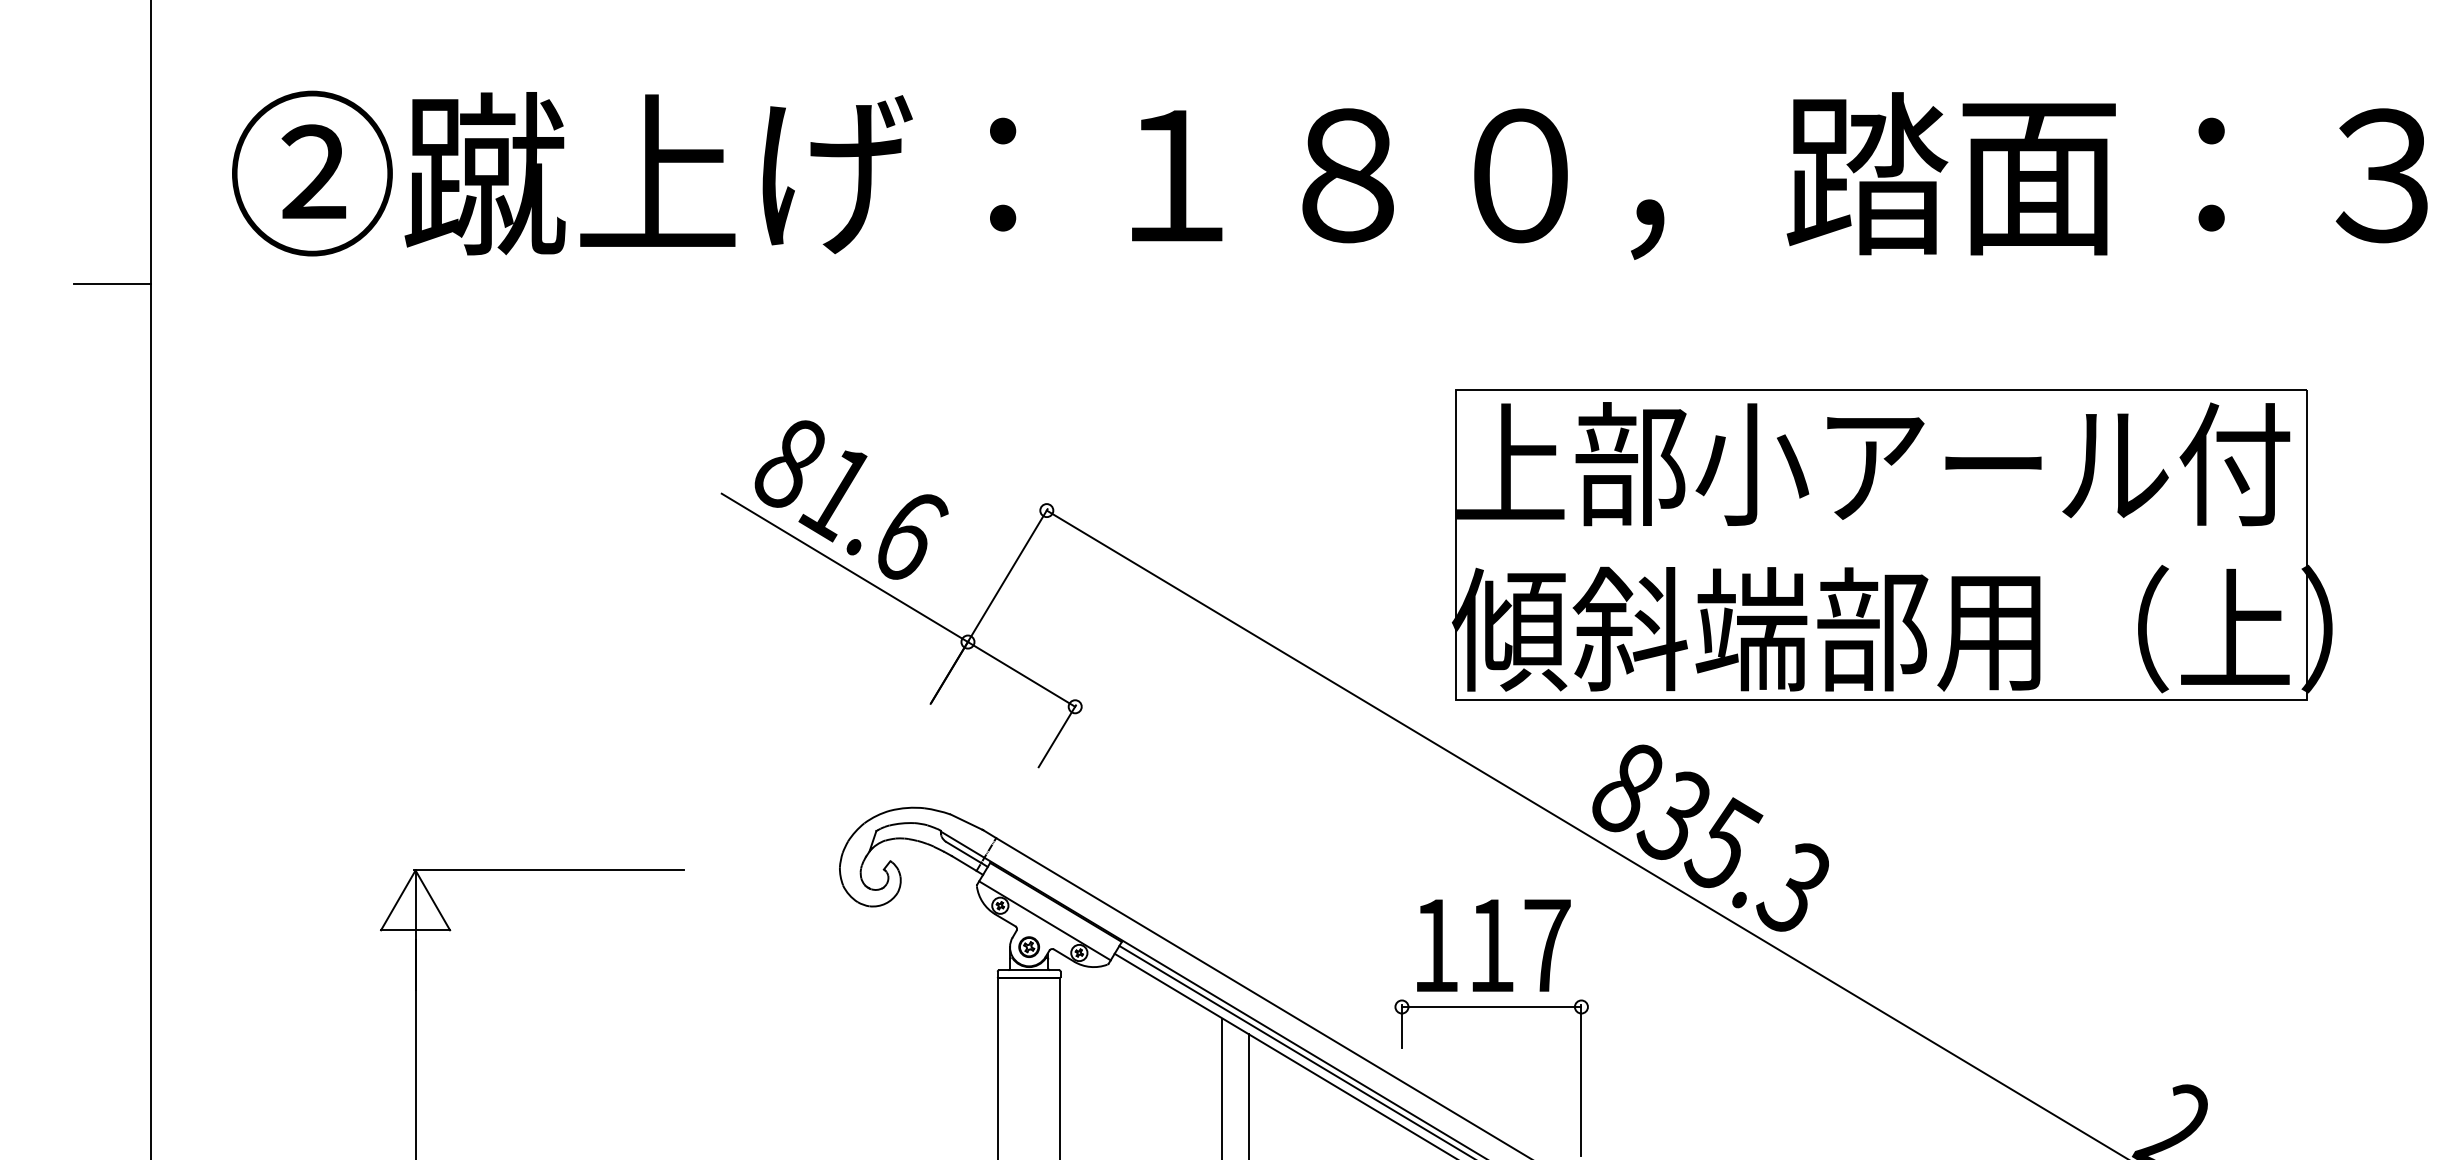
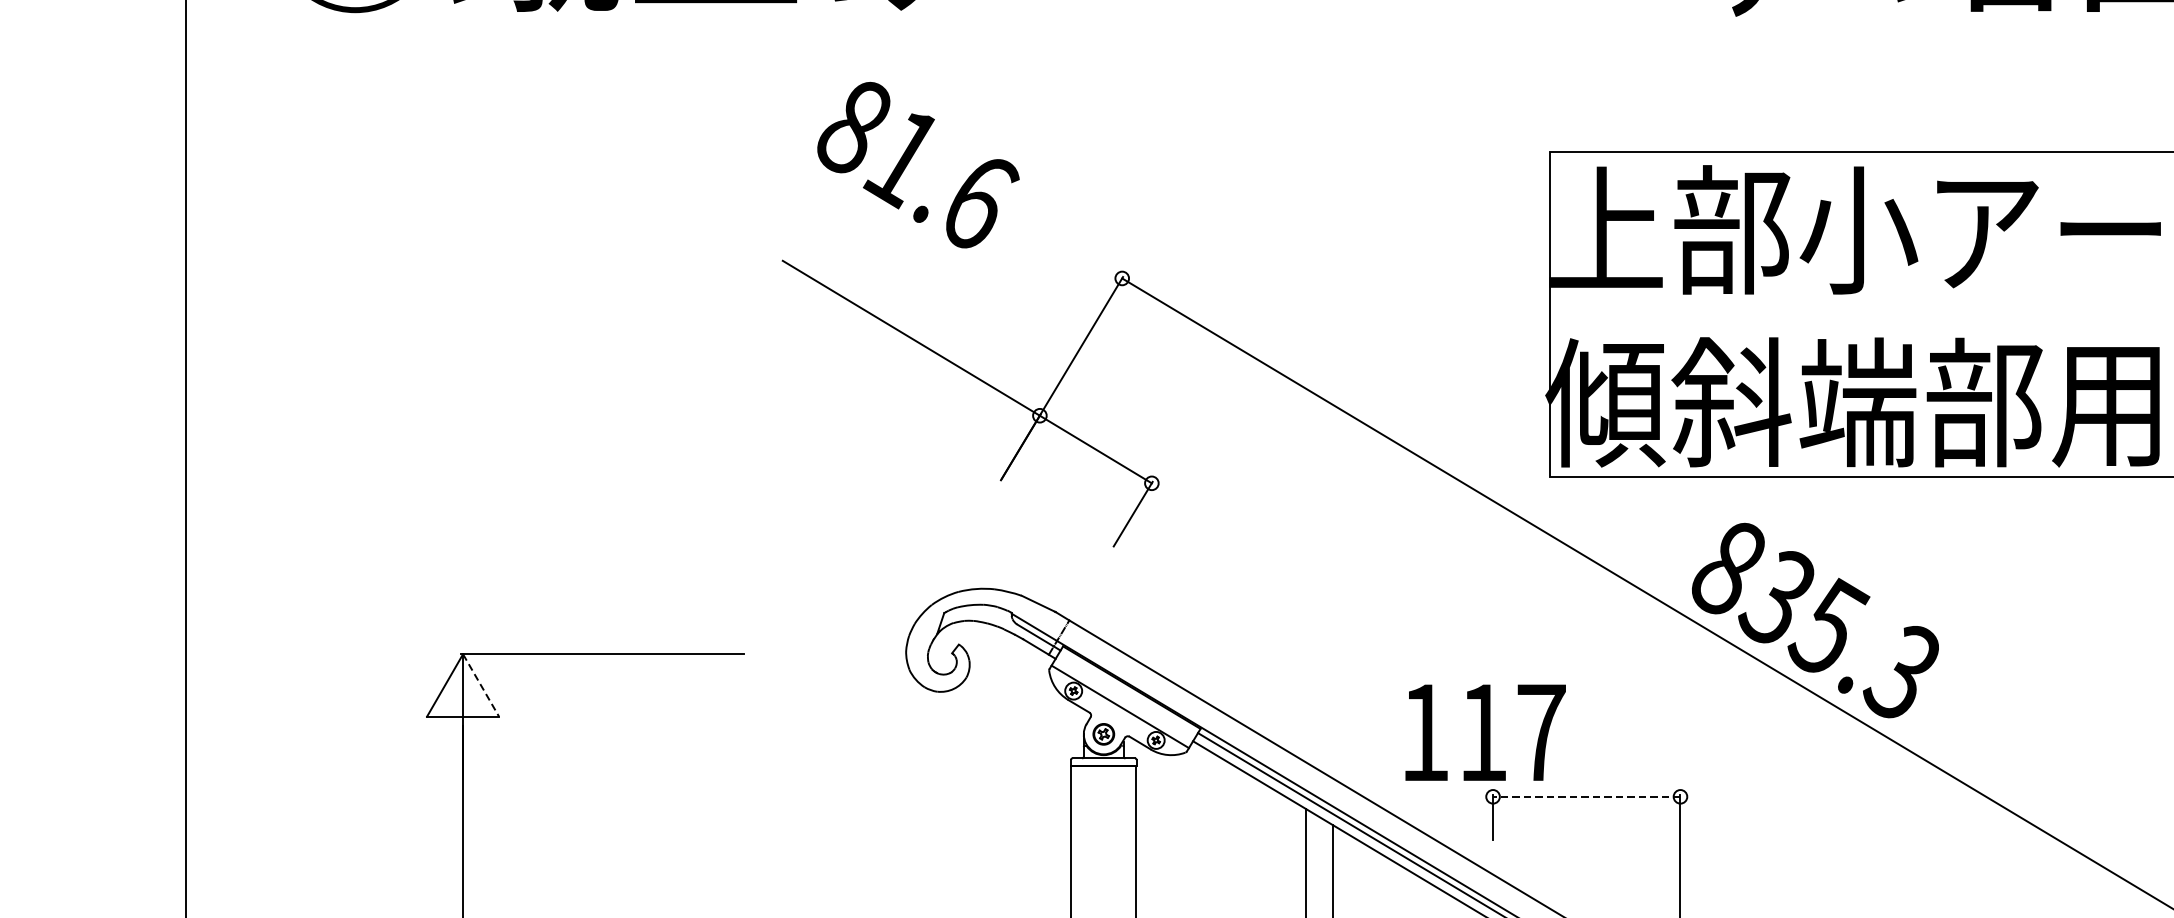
line: (111, 284) -> (145, 42), removed
text: (851, 499) -> (918, 164), moved
line: (432, 900) -> (480, 685), solid -> dashed
text: (1493, 945) -> (1485, 732), moved
line: (1491, 1007) -> (1586, 797), solid -> dashed

